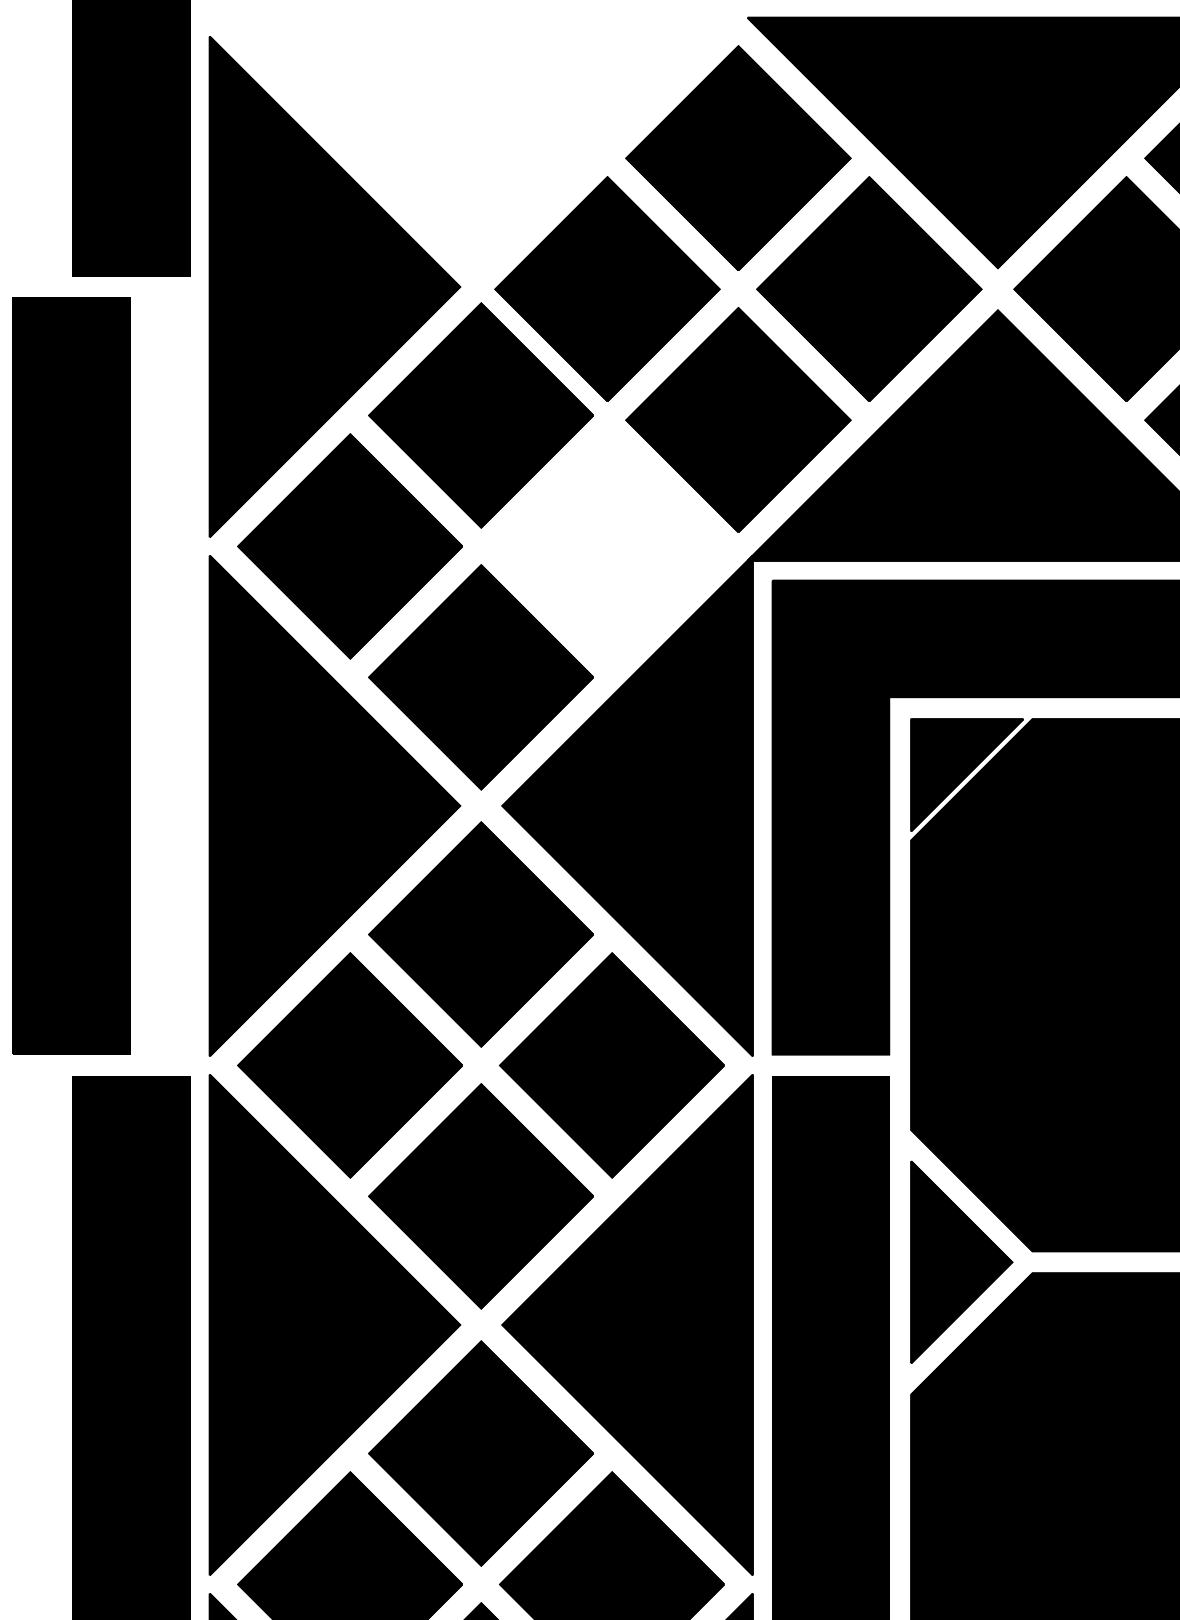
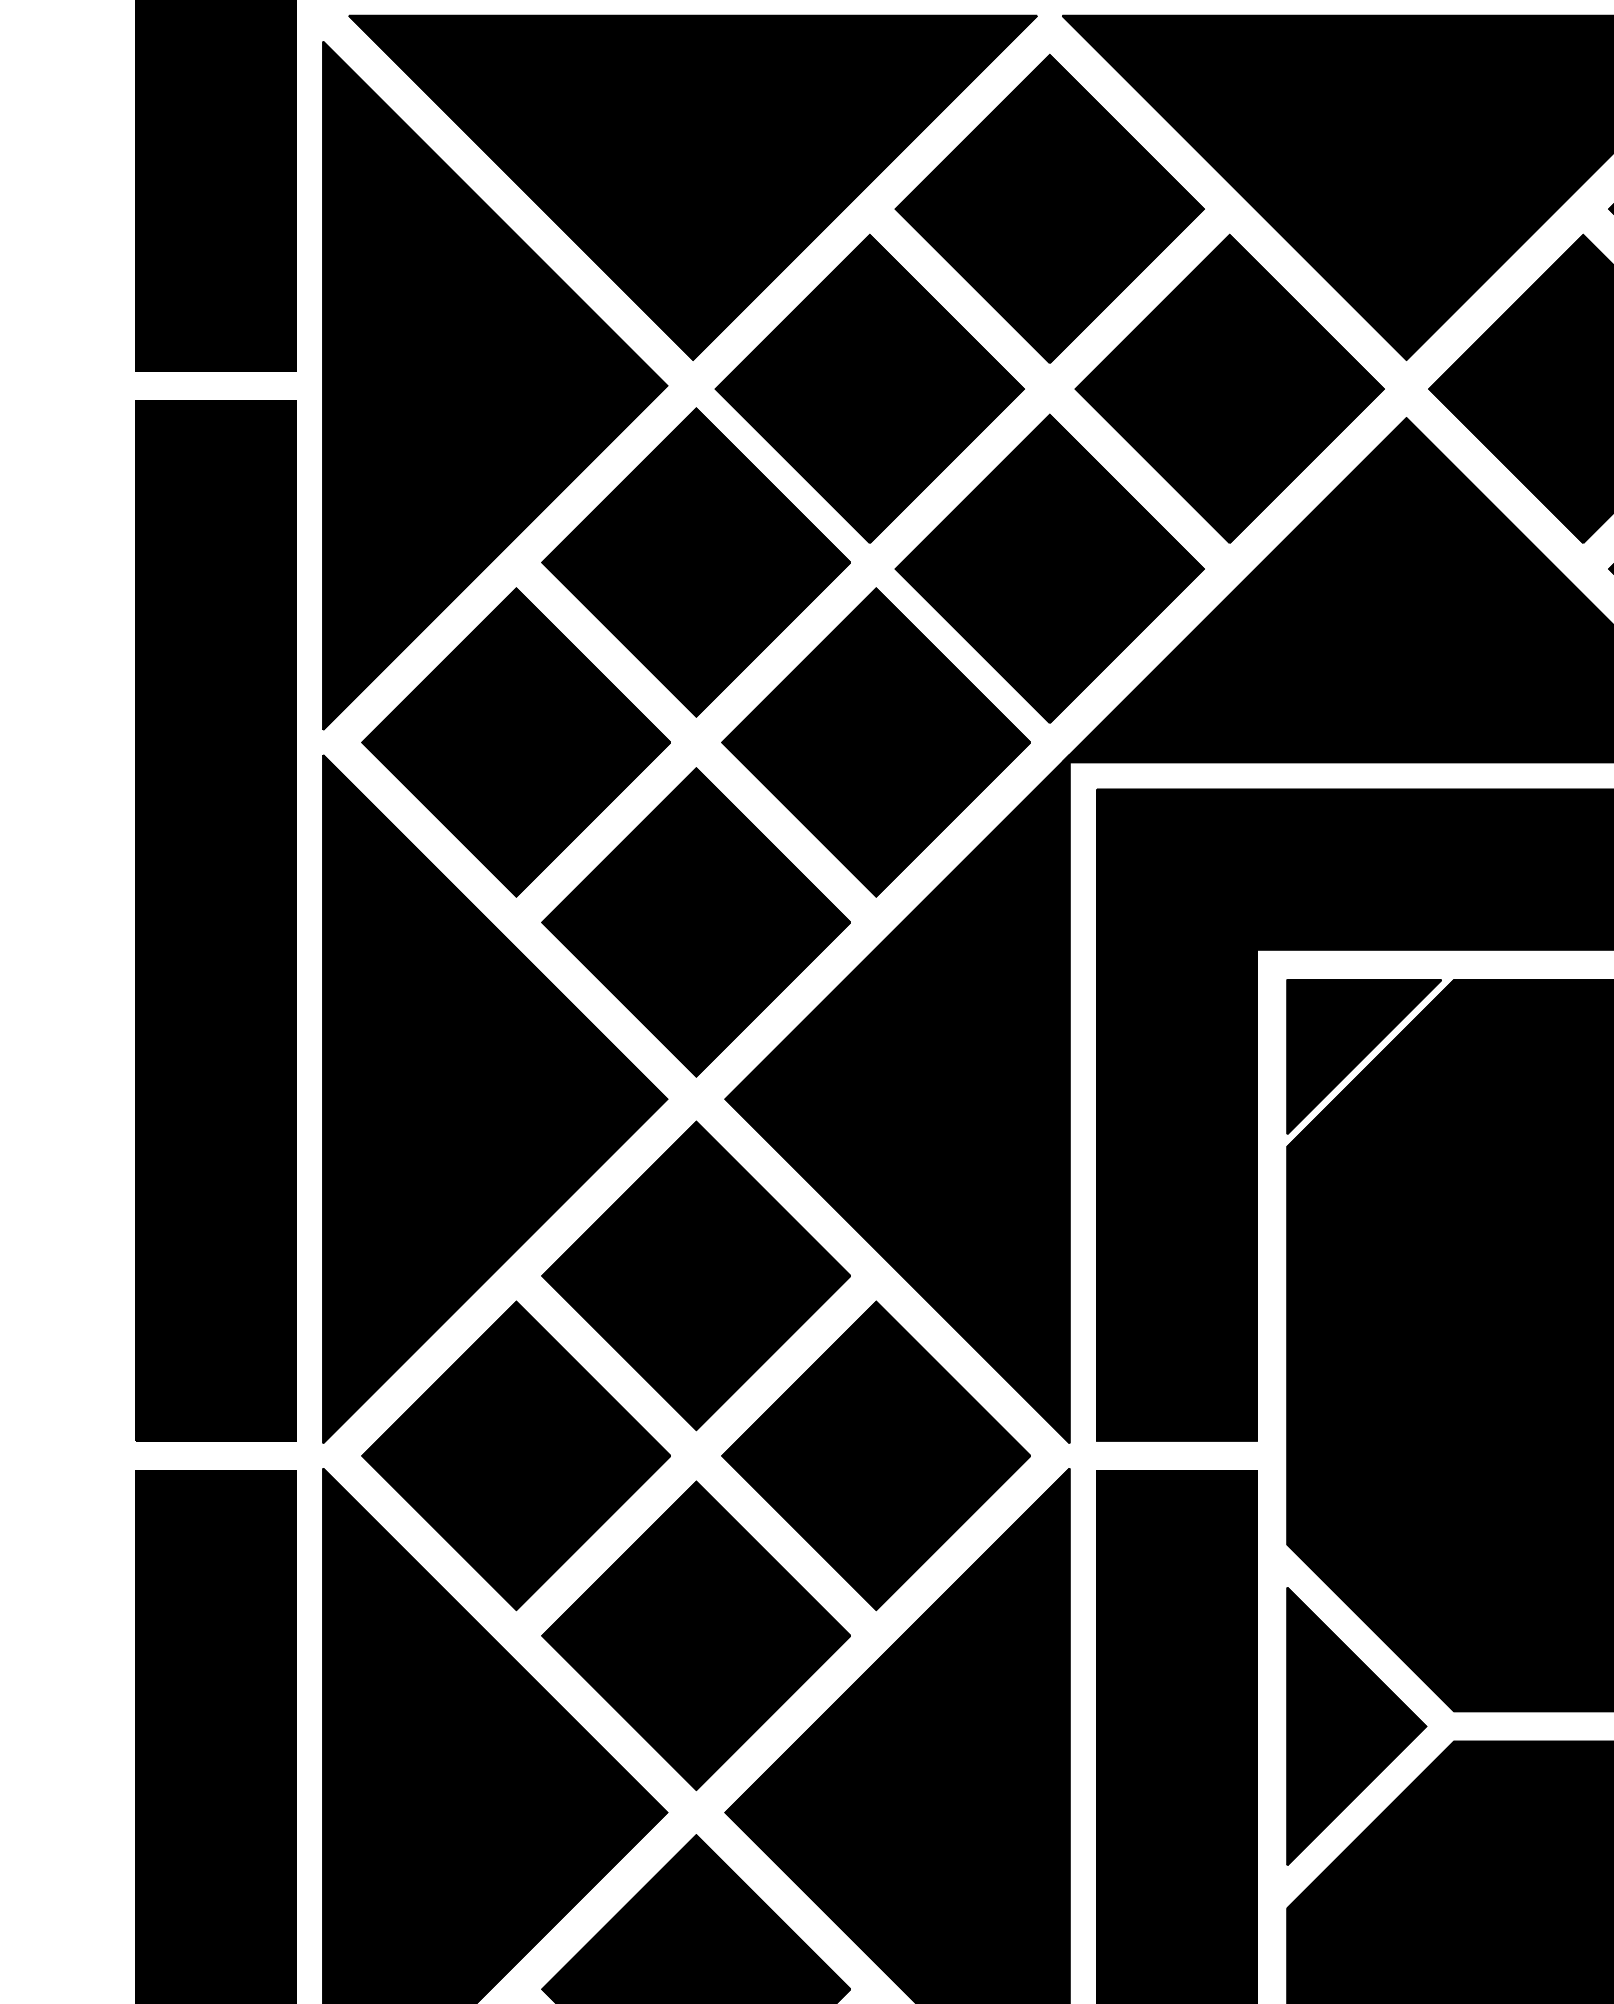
part: (478, 142) -> (692, 187), added
part: (611, 546) -> (875, 742), added
part: (71, 675) -> (215, 919), moved

